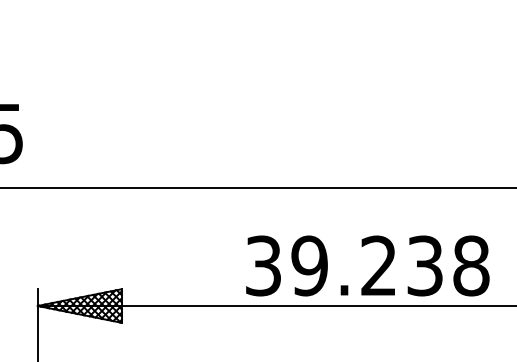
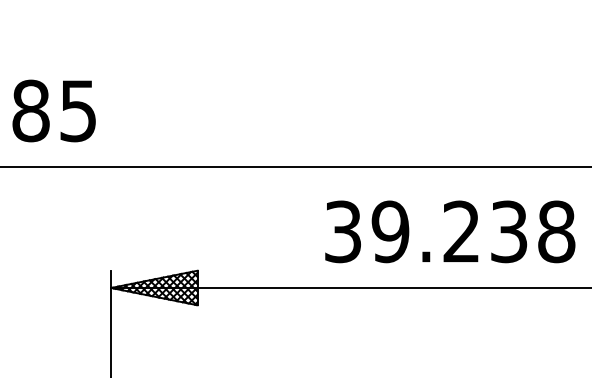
text: (368, 265) -> (450, 231), moved

